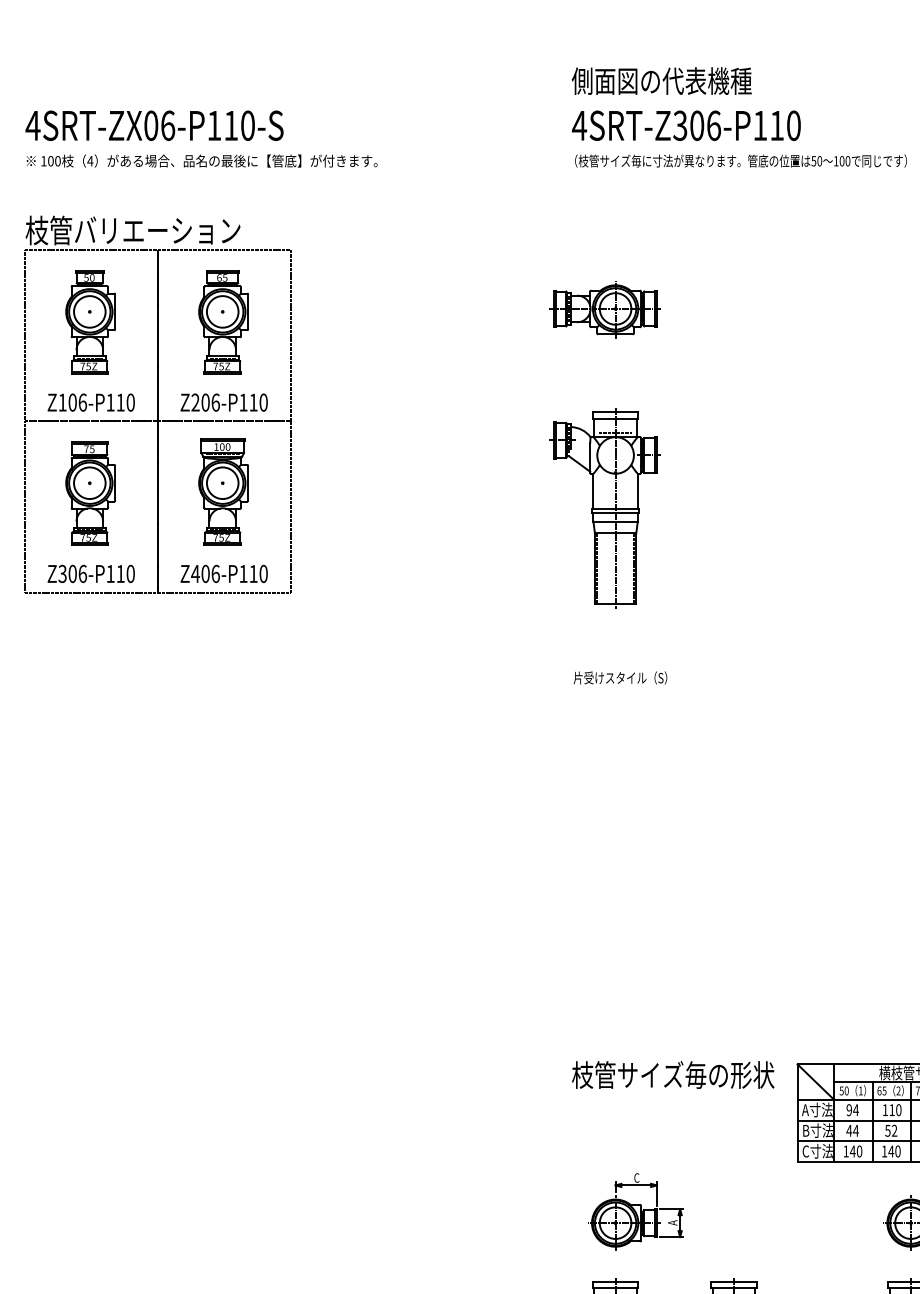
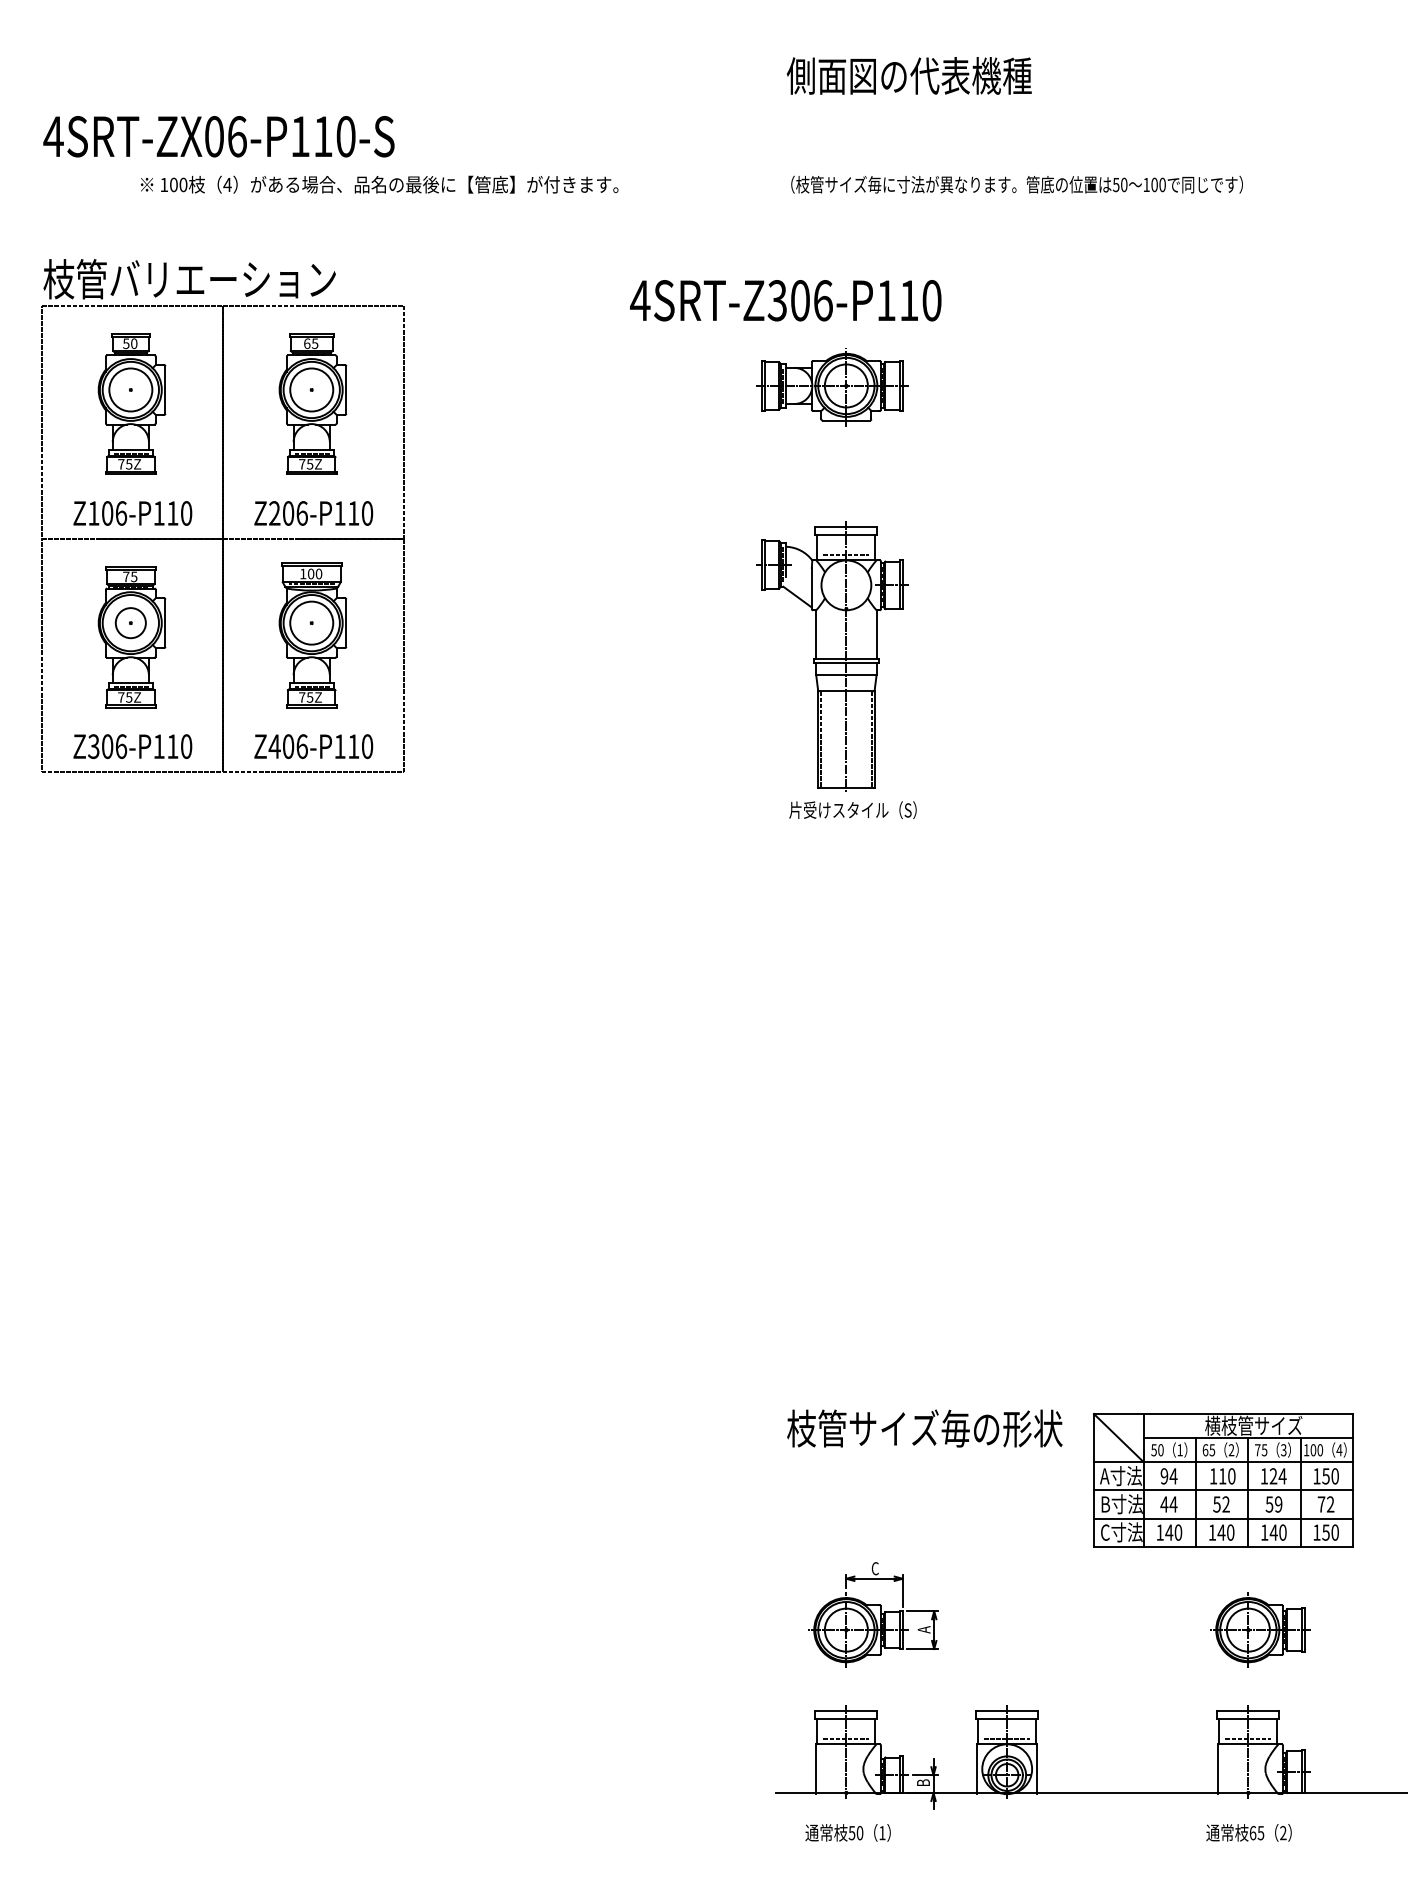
text: (686, 125) -> (785, 300), moved
text: (201, 160) -> (379, 184), moved
circle: (89, 482) -> (130, 622), size x0.7
text: (620, 678) -> (852, 810), moved

